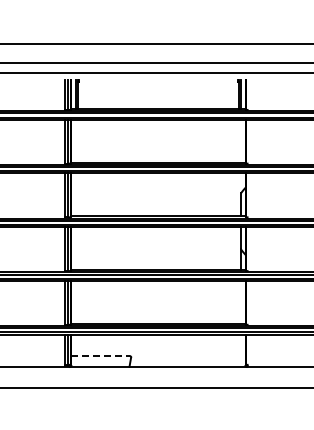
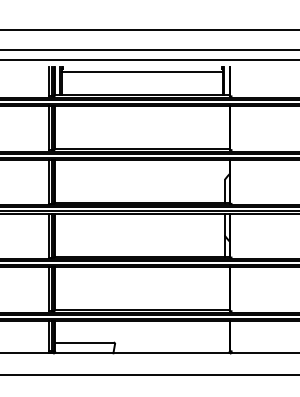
line: (158, 85) -> (142, 71), added
line: (101, 356) -> (85, 342), dashed -> solid

